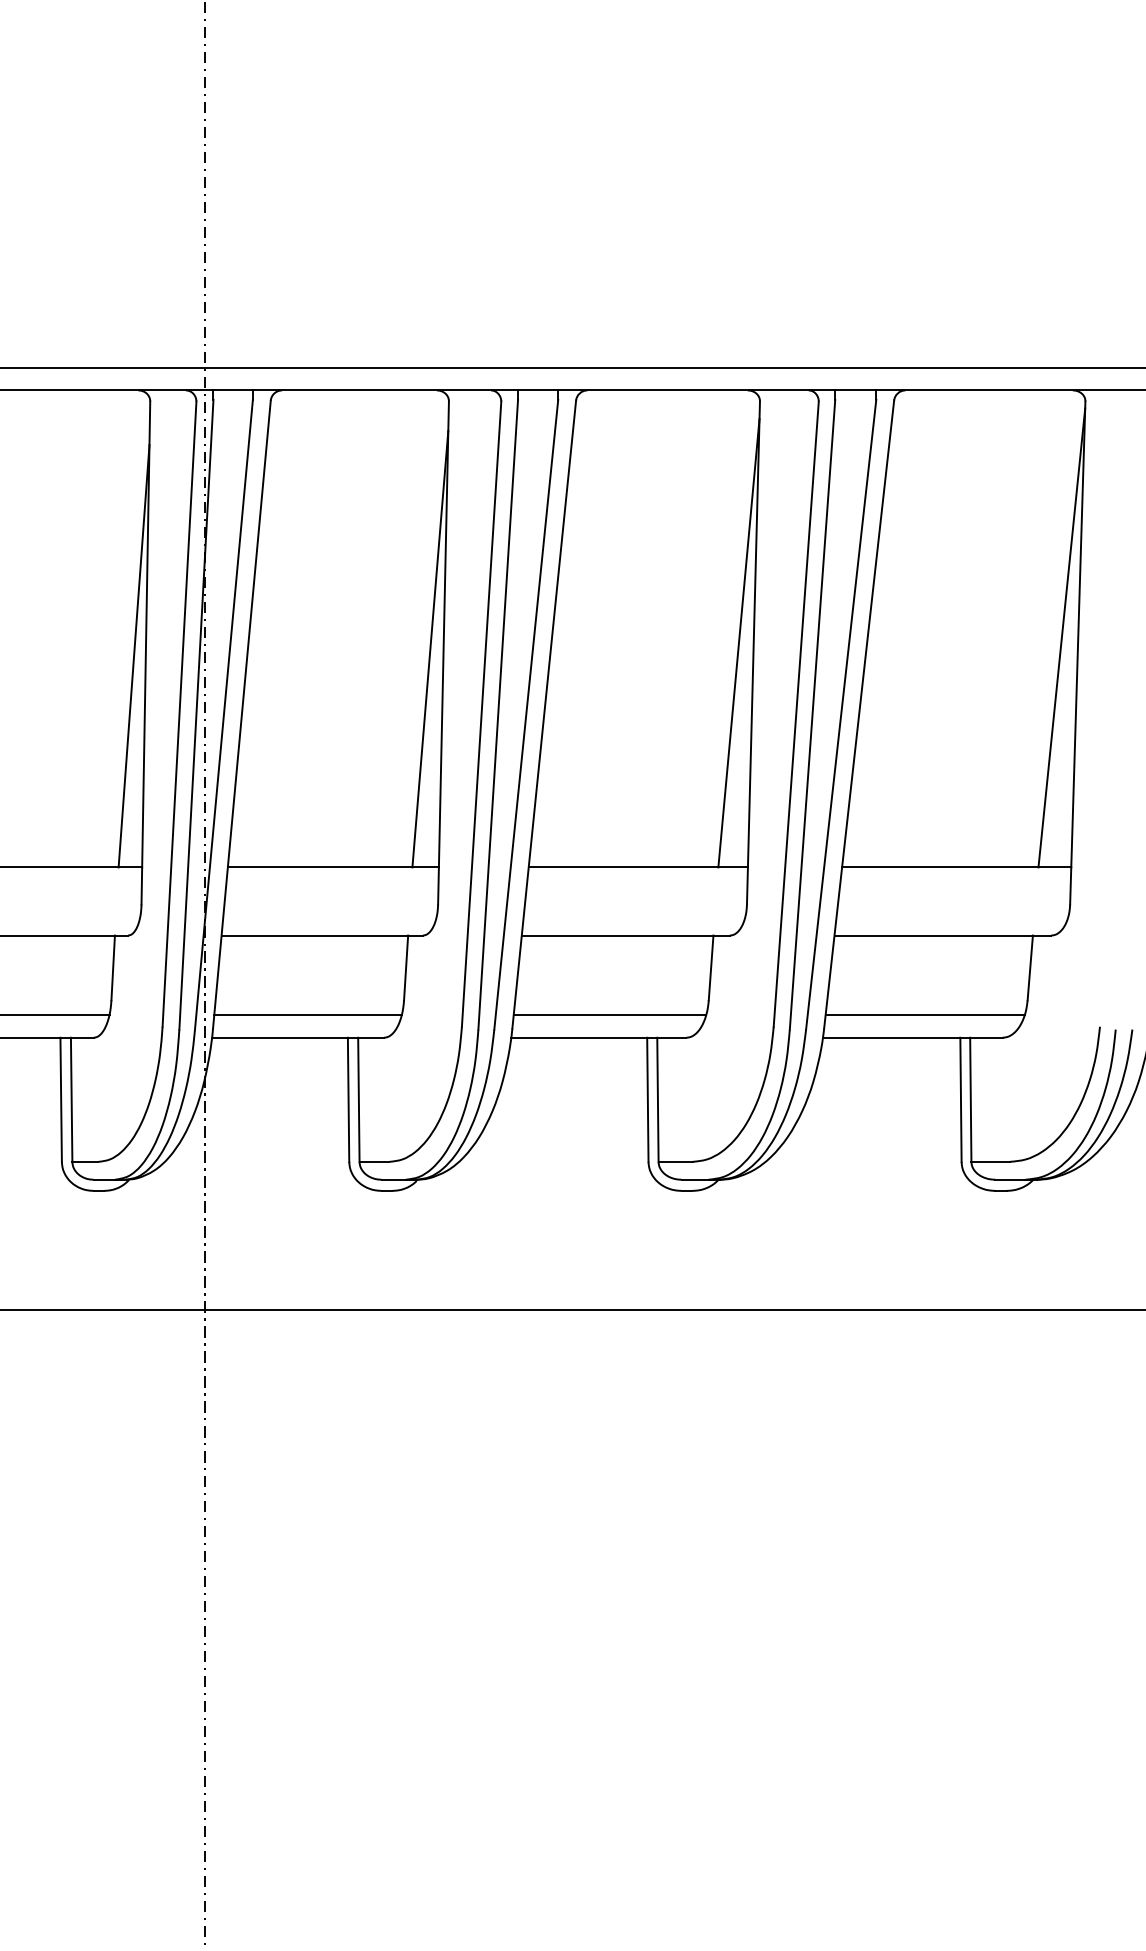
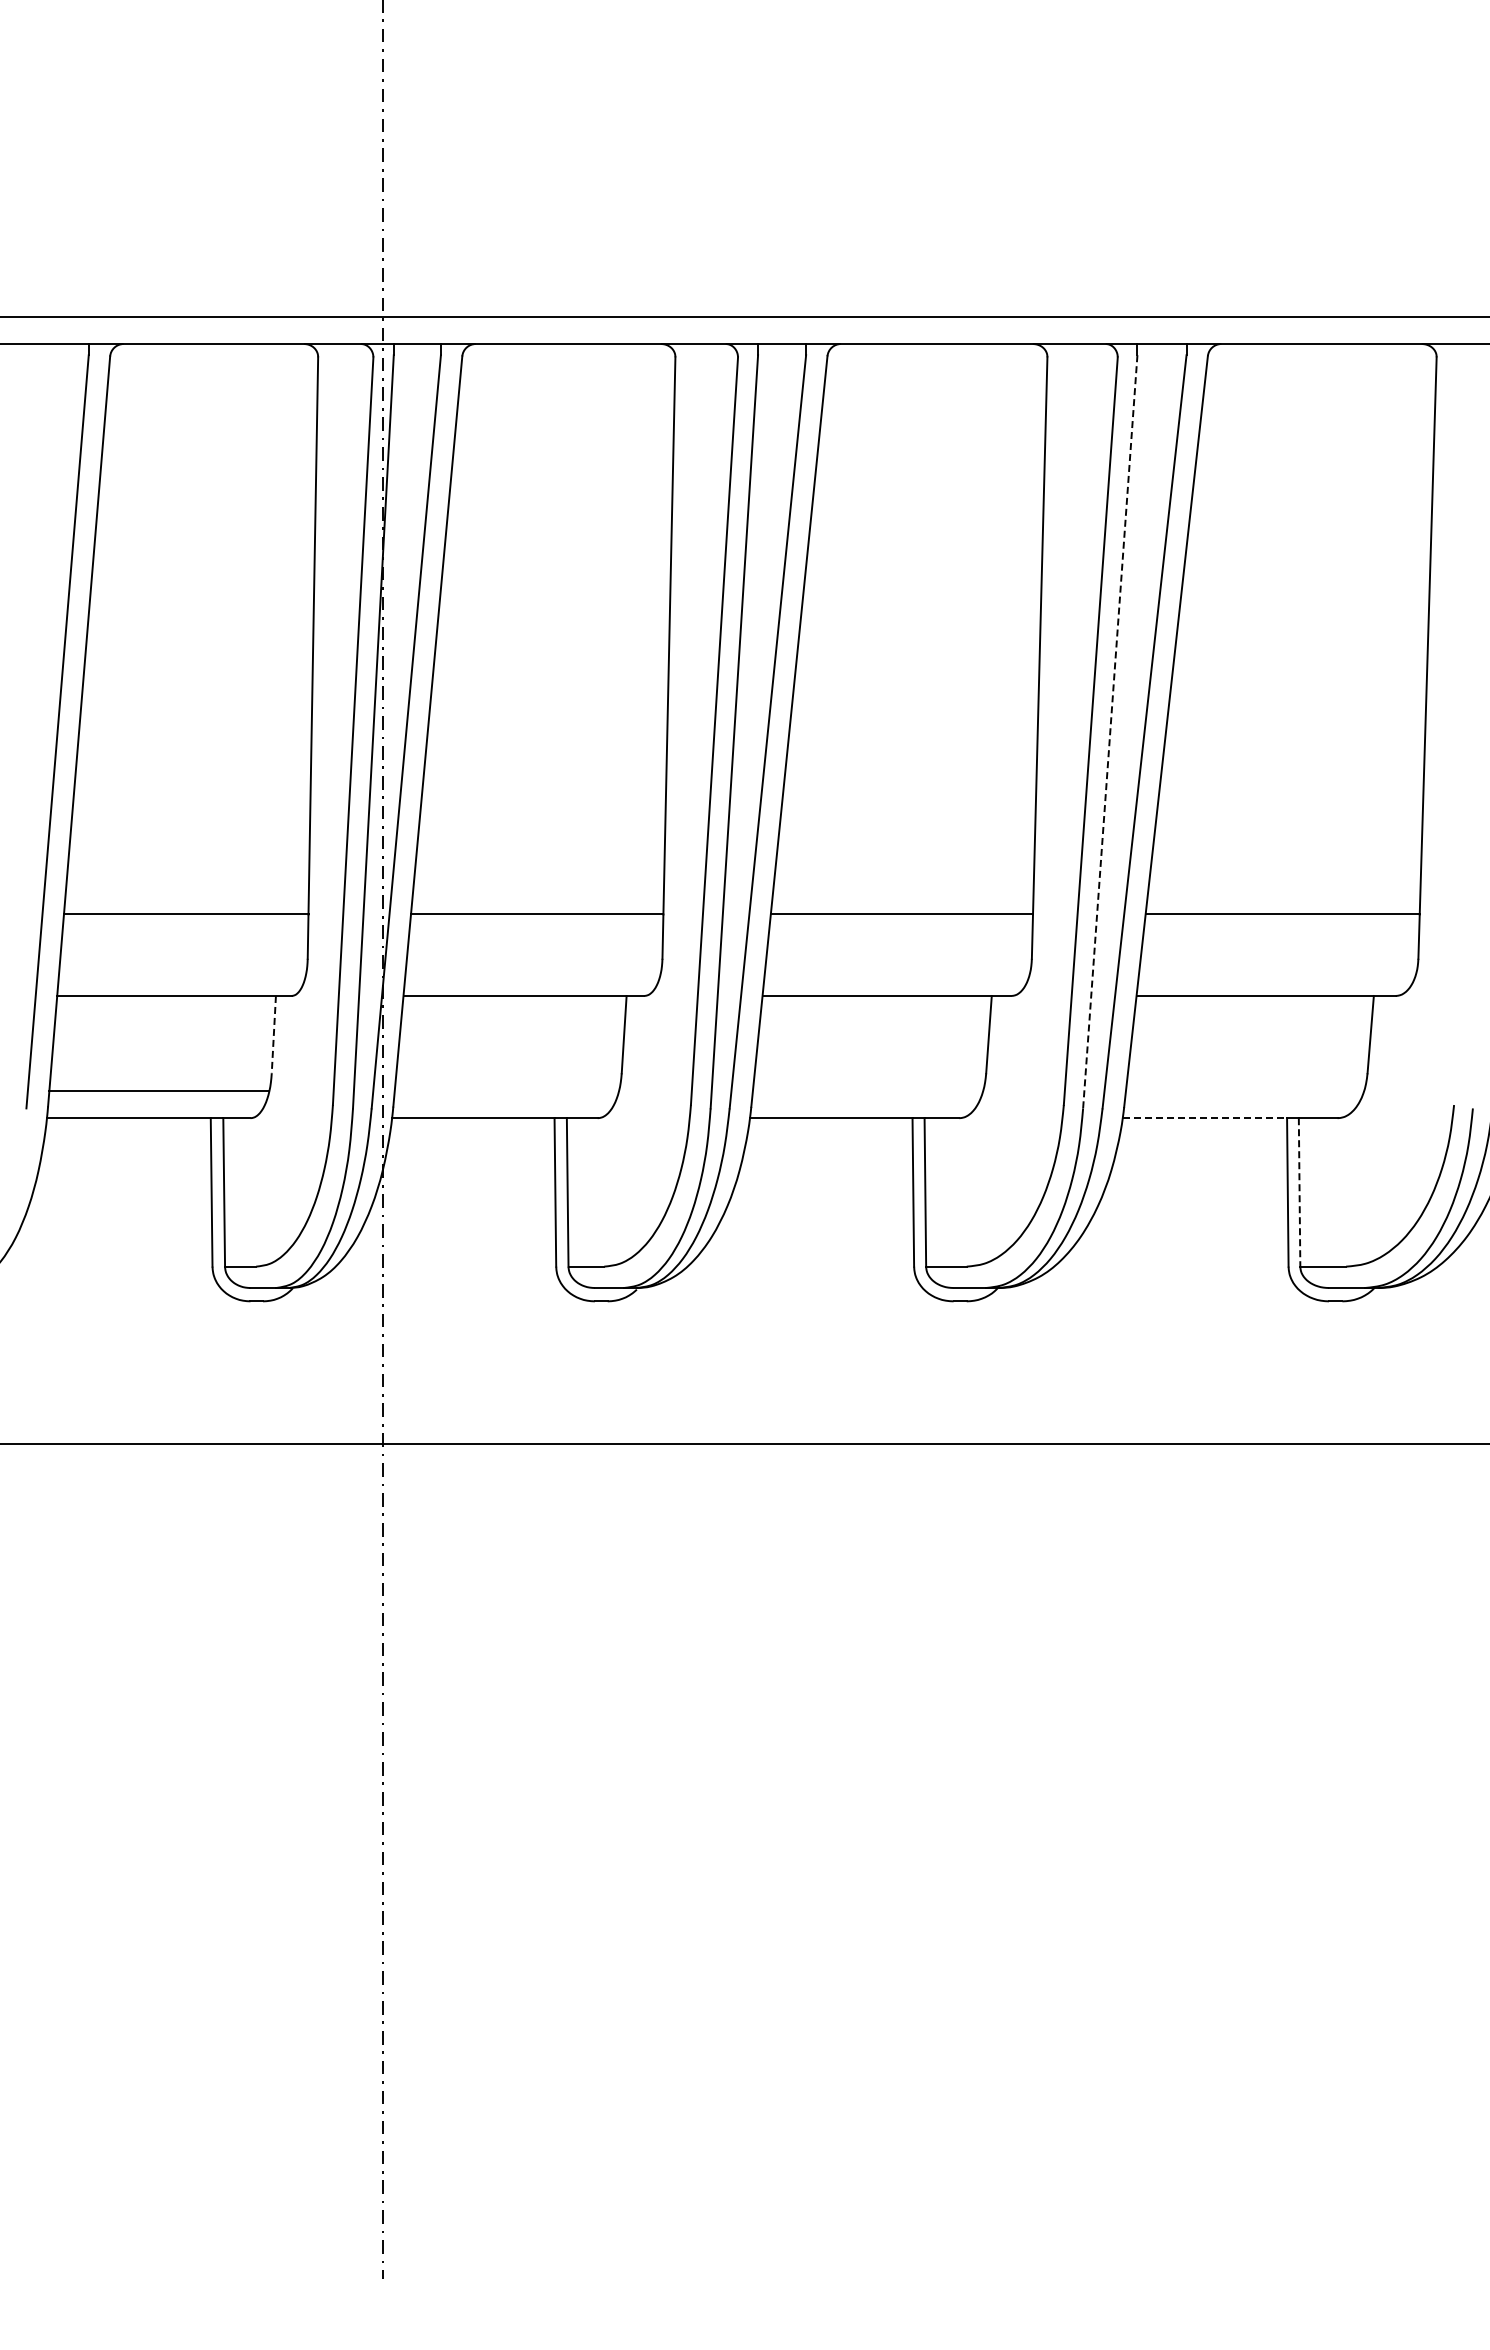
line: (1061, 637) -> (1408, 639), removed
line: (738, 643) -> (1021, 646), removed
line: (429, 649) -> (652, 653), removed
line: (133, 655) -> (298, 661), removed
line: (812, 714) -> (1110, 731), solid -> dashed
line: (112, 967) -> (273, 1034), solid -> dashed
line: (307, 1015) -> (506, 1091), removed
line: (609, 1015) -> (867, 1091), removed
line: (924, 1015) -> (1244, 1091), removed
line: (892, 1037) -> (1205, 1118), solid -> dashed
line: (970, 1099) -> (1299, 1192), solid -> dashed

